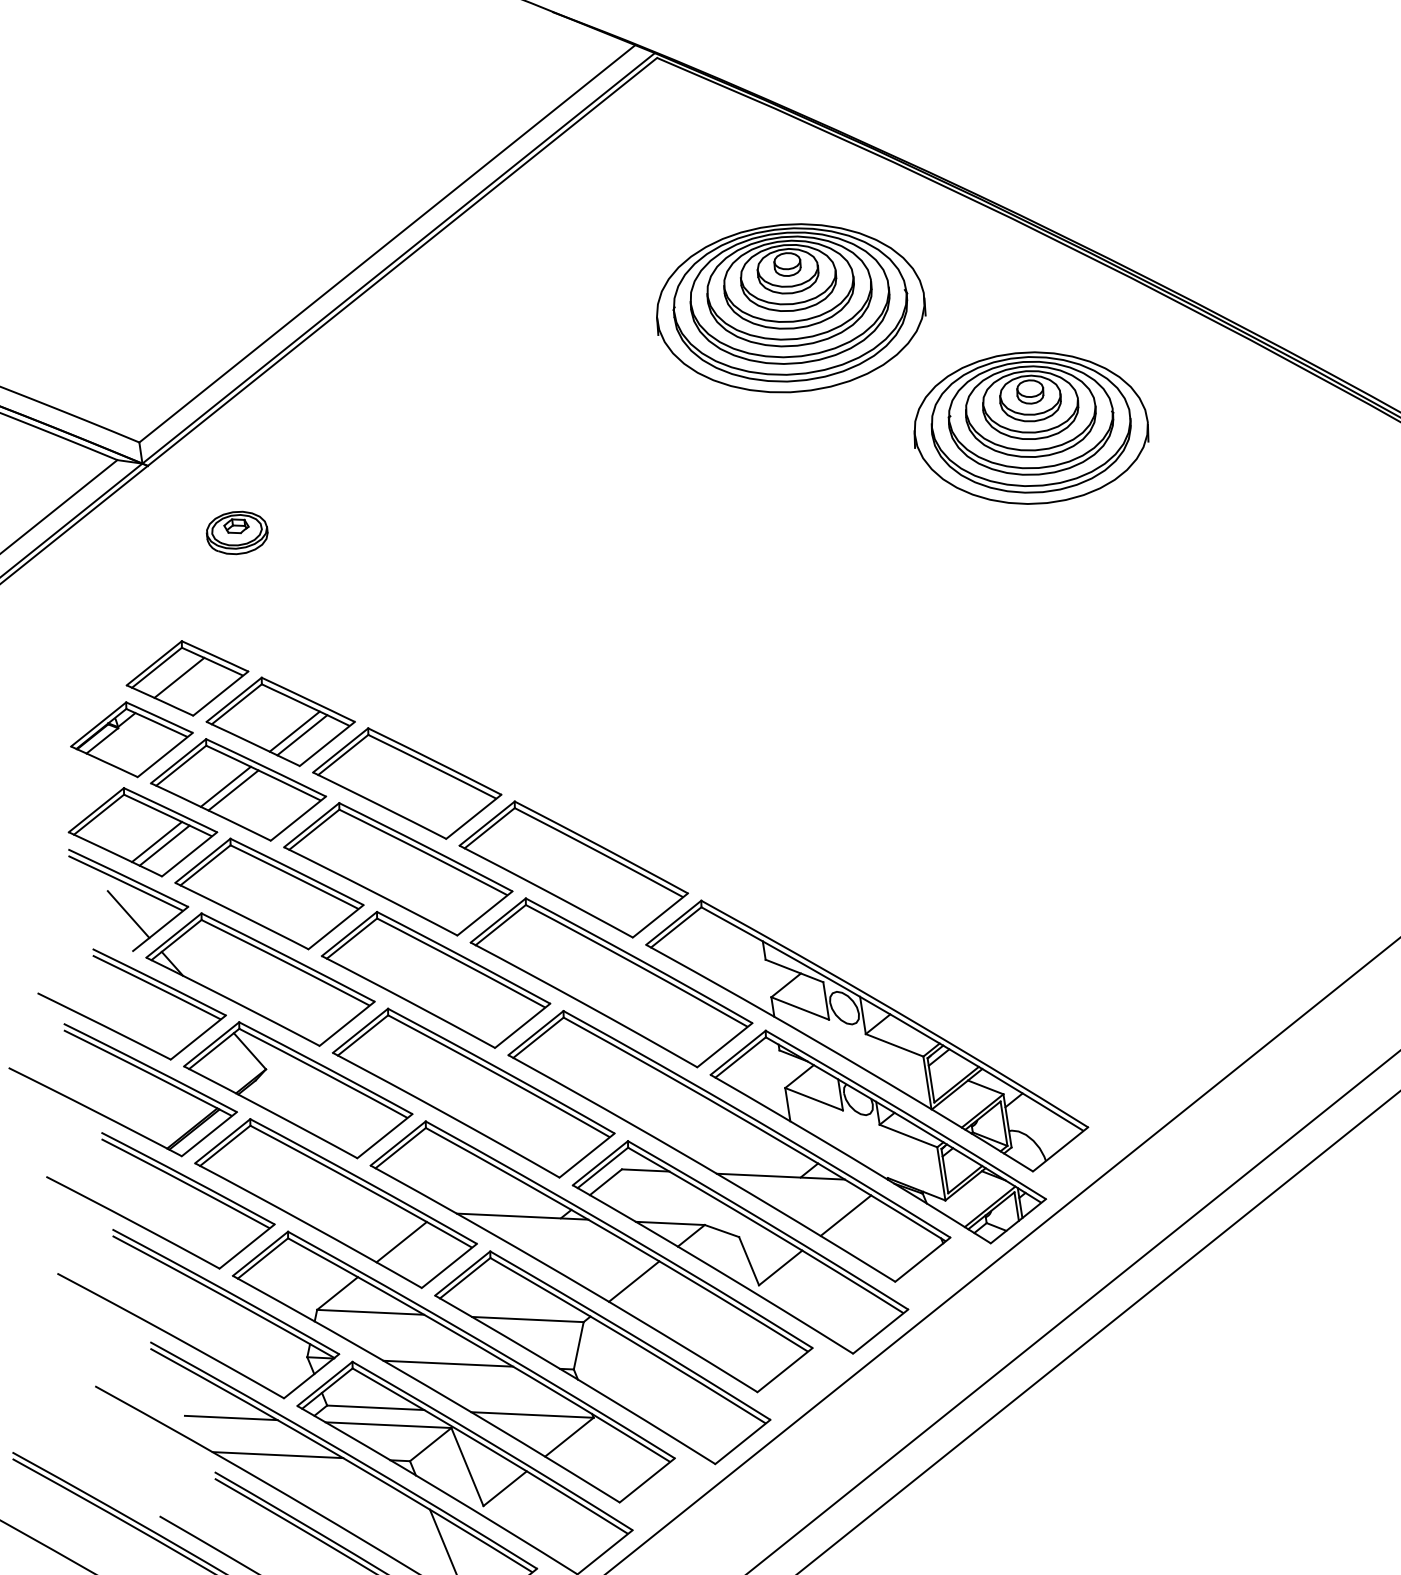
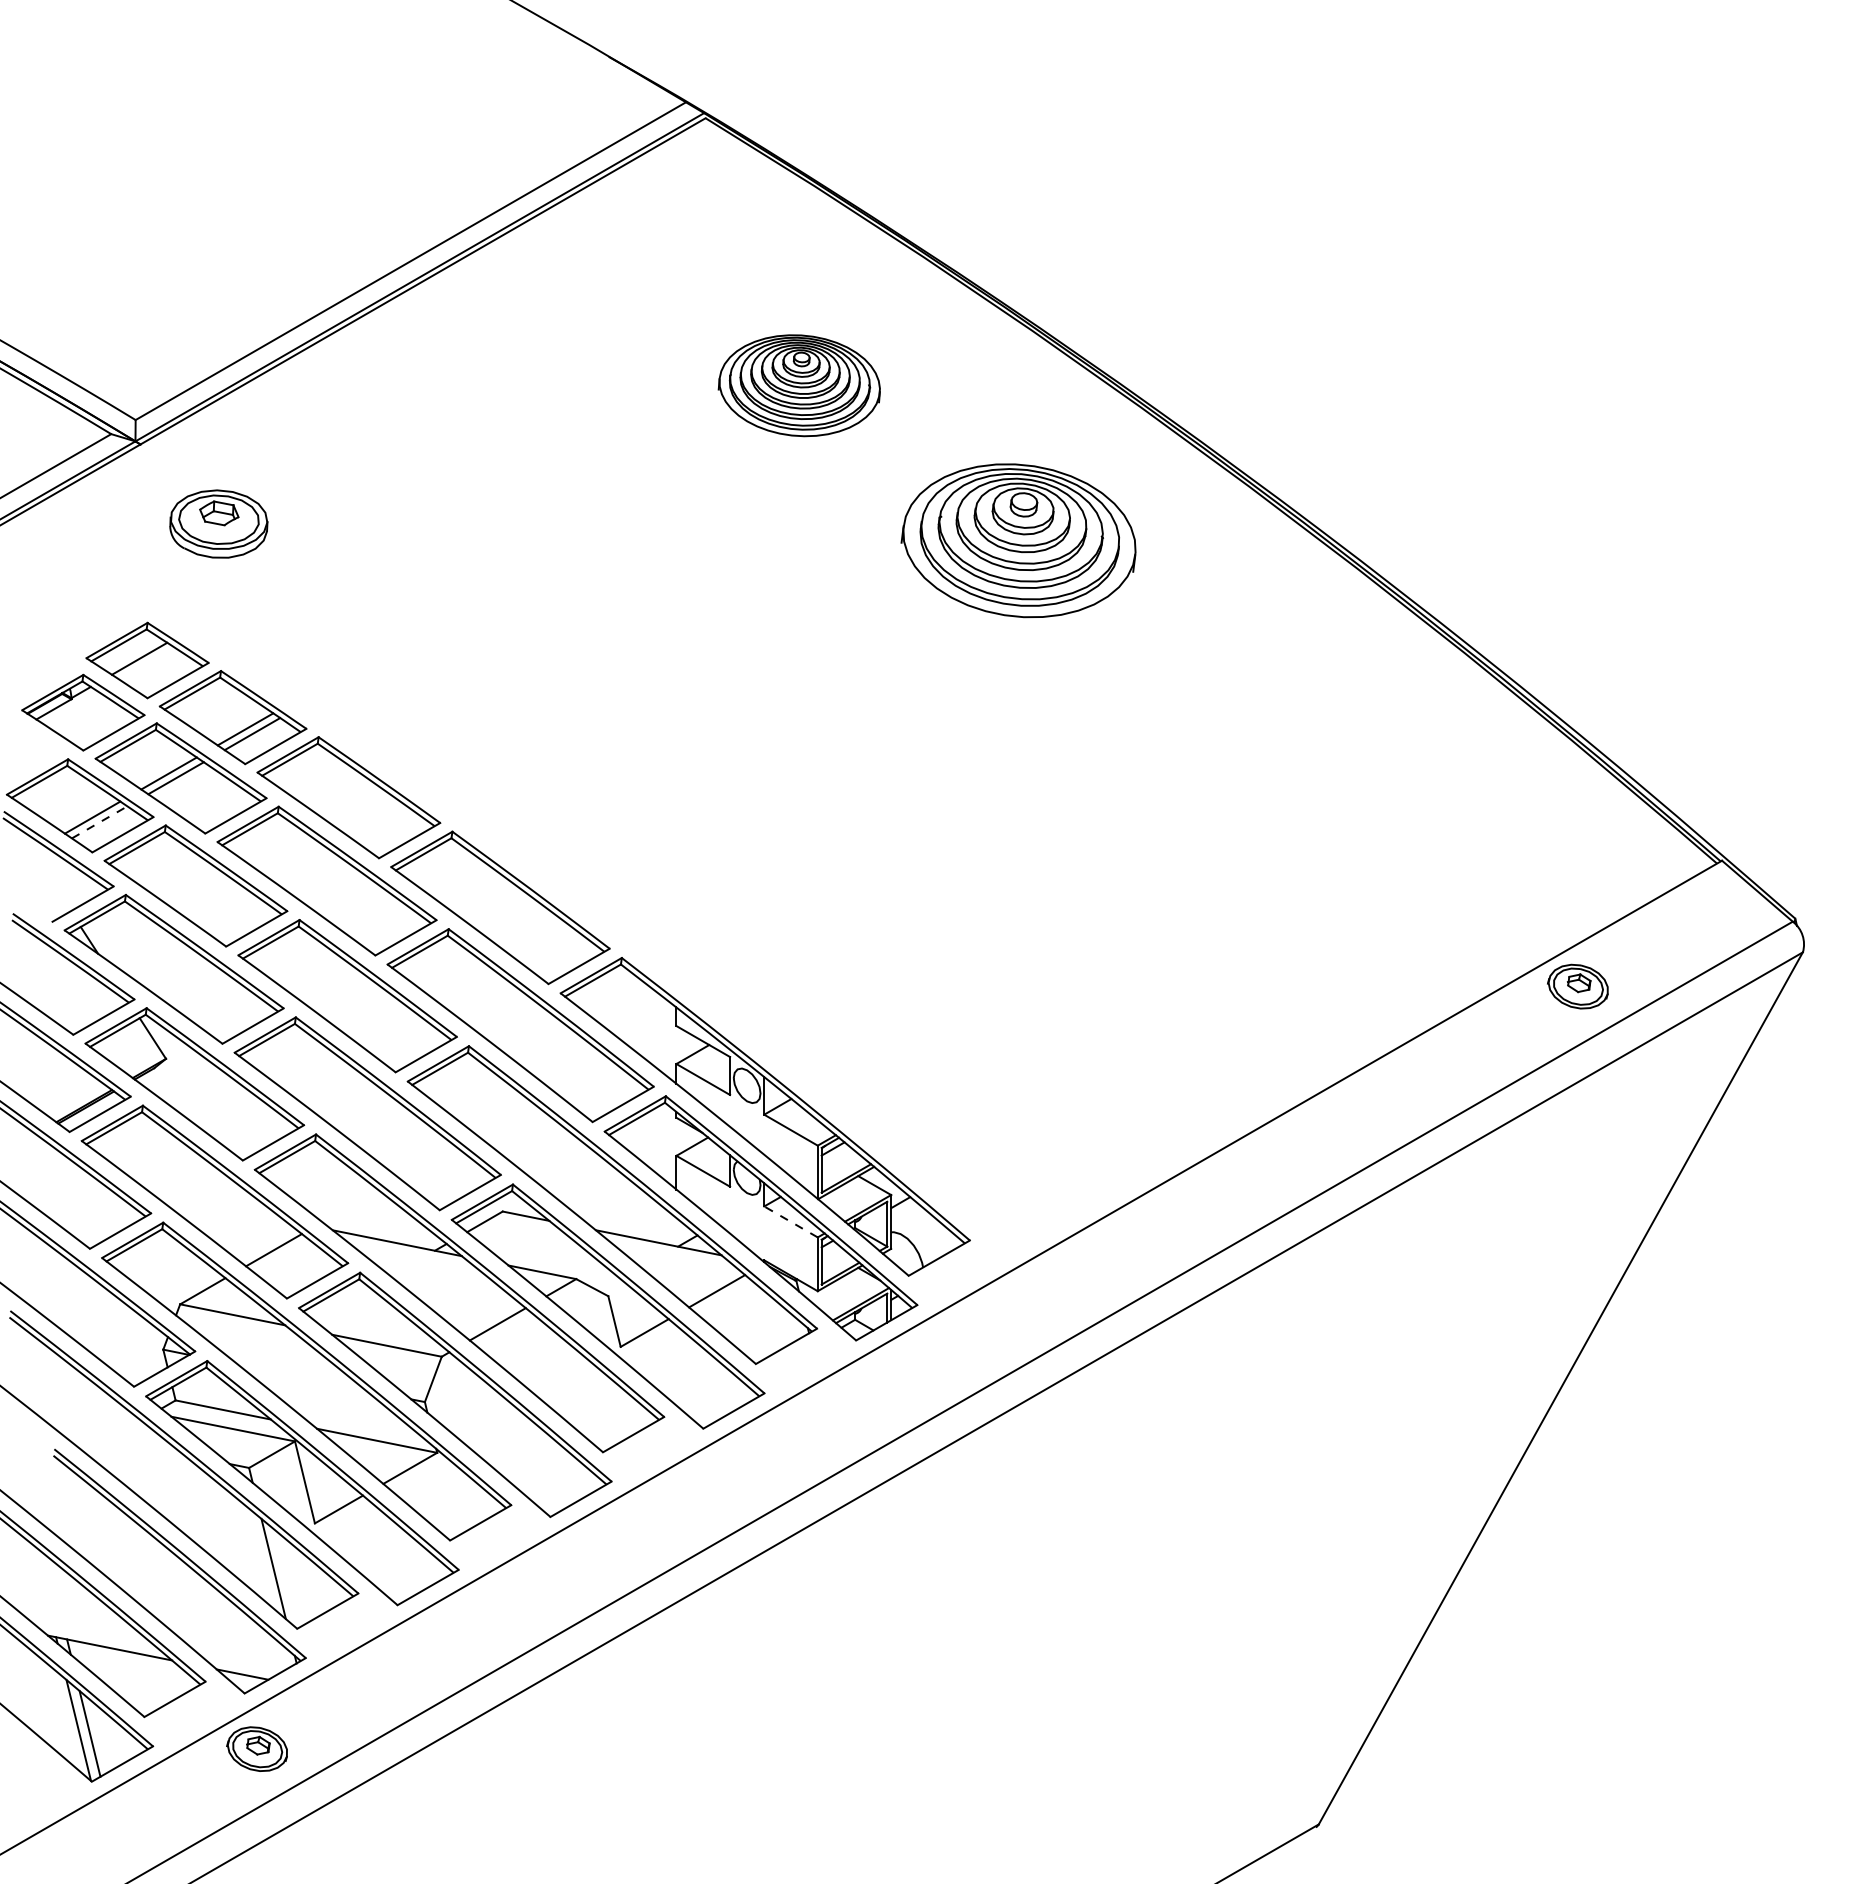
part: (790, 307) -> (799, 385), size x0.6
part: (237, 533) -> (218, 524), size x1.6
line: (165, 845) -> (100, 822), solid -> dashed
line: (128, 914) -> (53, 884), removed
line: (908, 1135) -> (791, 1221), solid -> dashed
line: (448, 1363) -> (301, 1377), removed
line: (230, 1418) -> (78, 1398), removed
line: (277, 1454) -> (119, 1441), removed

